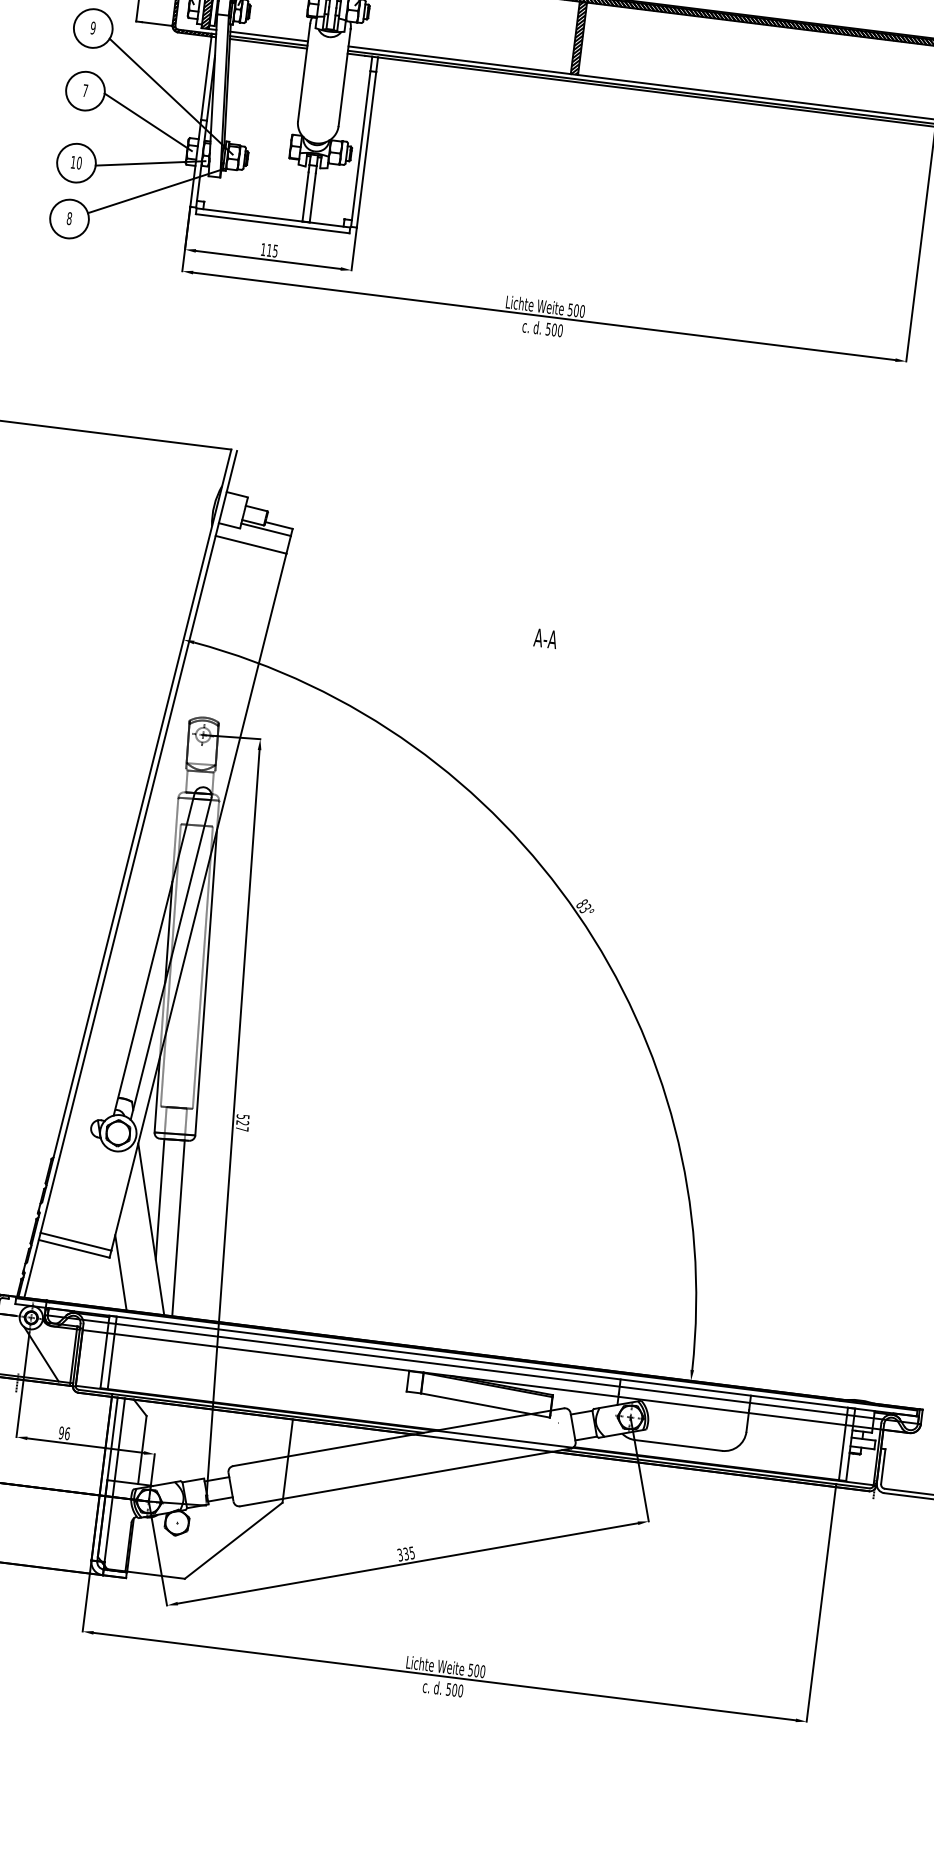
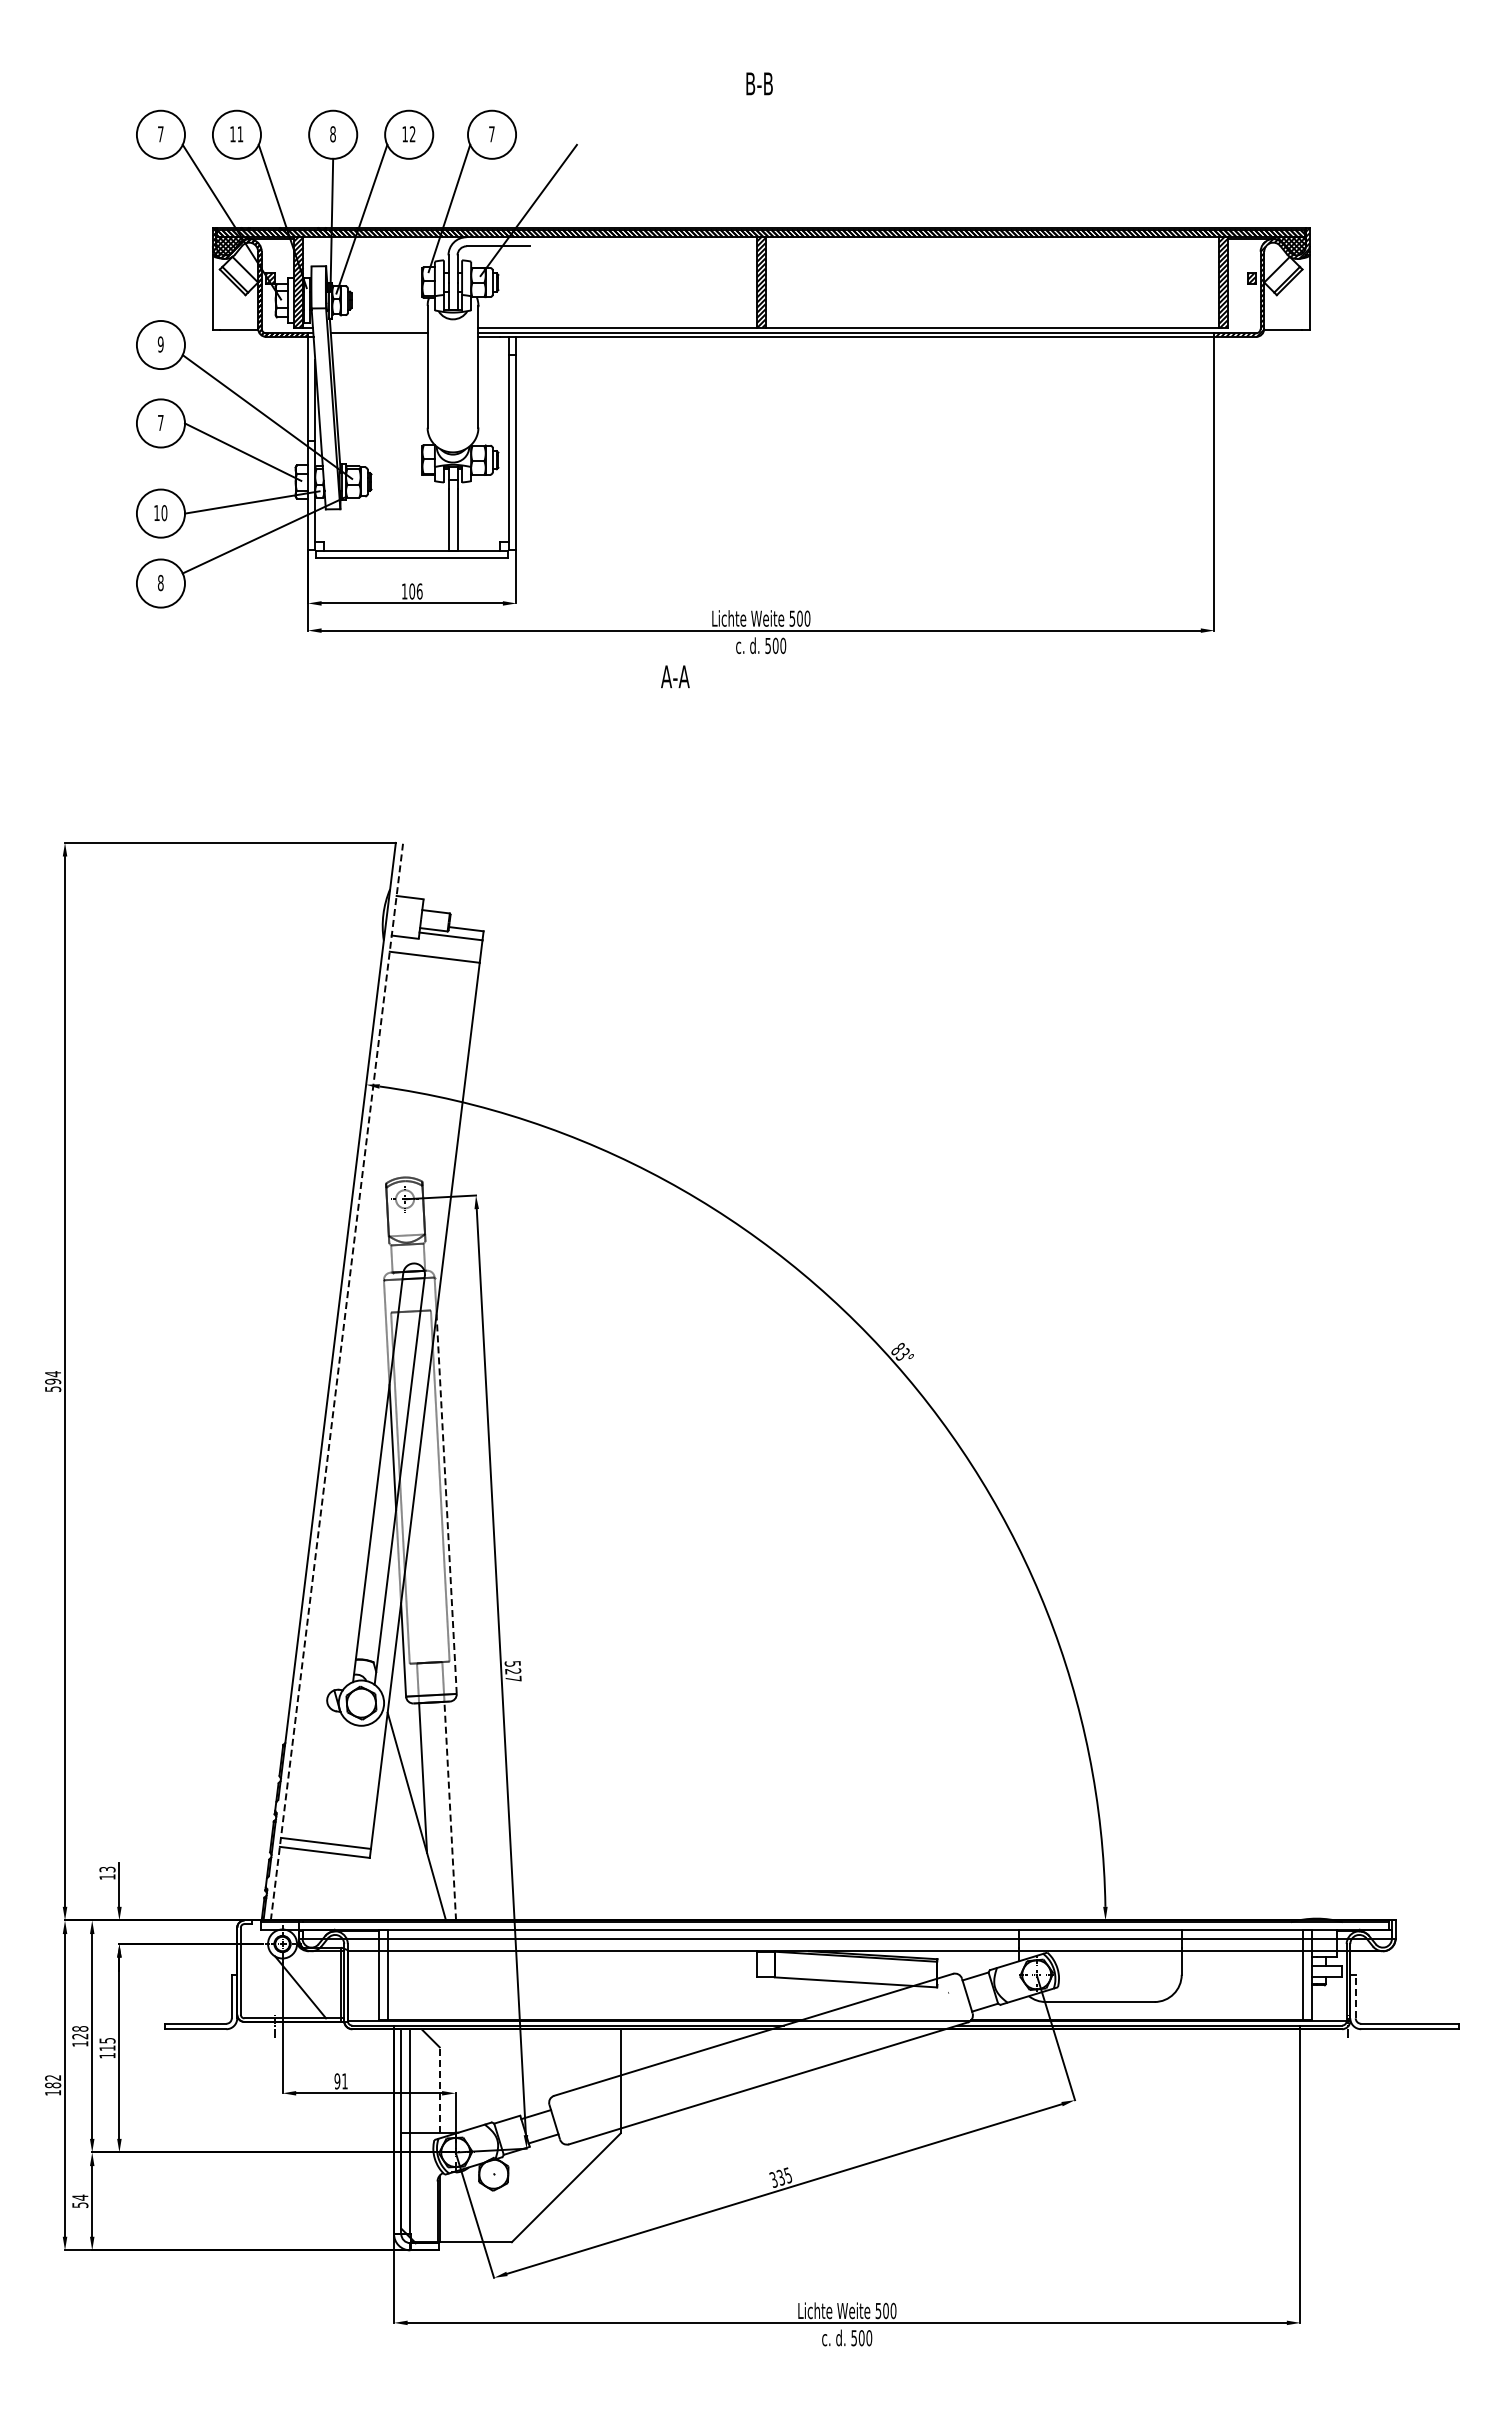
line: (268, 36) -> (378, 327), removed
line: (268, 43) -> (379, 336), removed
text: (272, 250) -> (415, 591), 115 -> 106
text: (545, 638) -> (675, 676), moved
line: (131, 873) -> (337, 1381), solid -> dashed
line: (206, 982) -> (446, 1503), solid -> dashed
line: (178, 1227) -> (450, 1810), solid -> dashed
line: (120, 1272) -> (385, 1874), removed
text: (67, 1433) -> (344, 2081), 96 -> 91
line: (142, 1449) -> (439, 2089), solid -> dashed
line: (883, 1466) -> (1355, 1996), solid -> dashed

